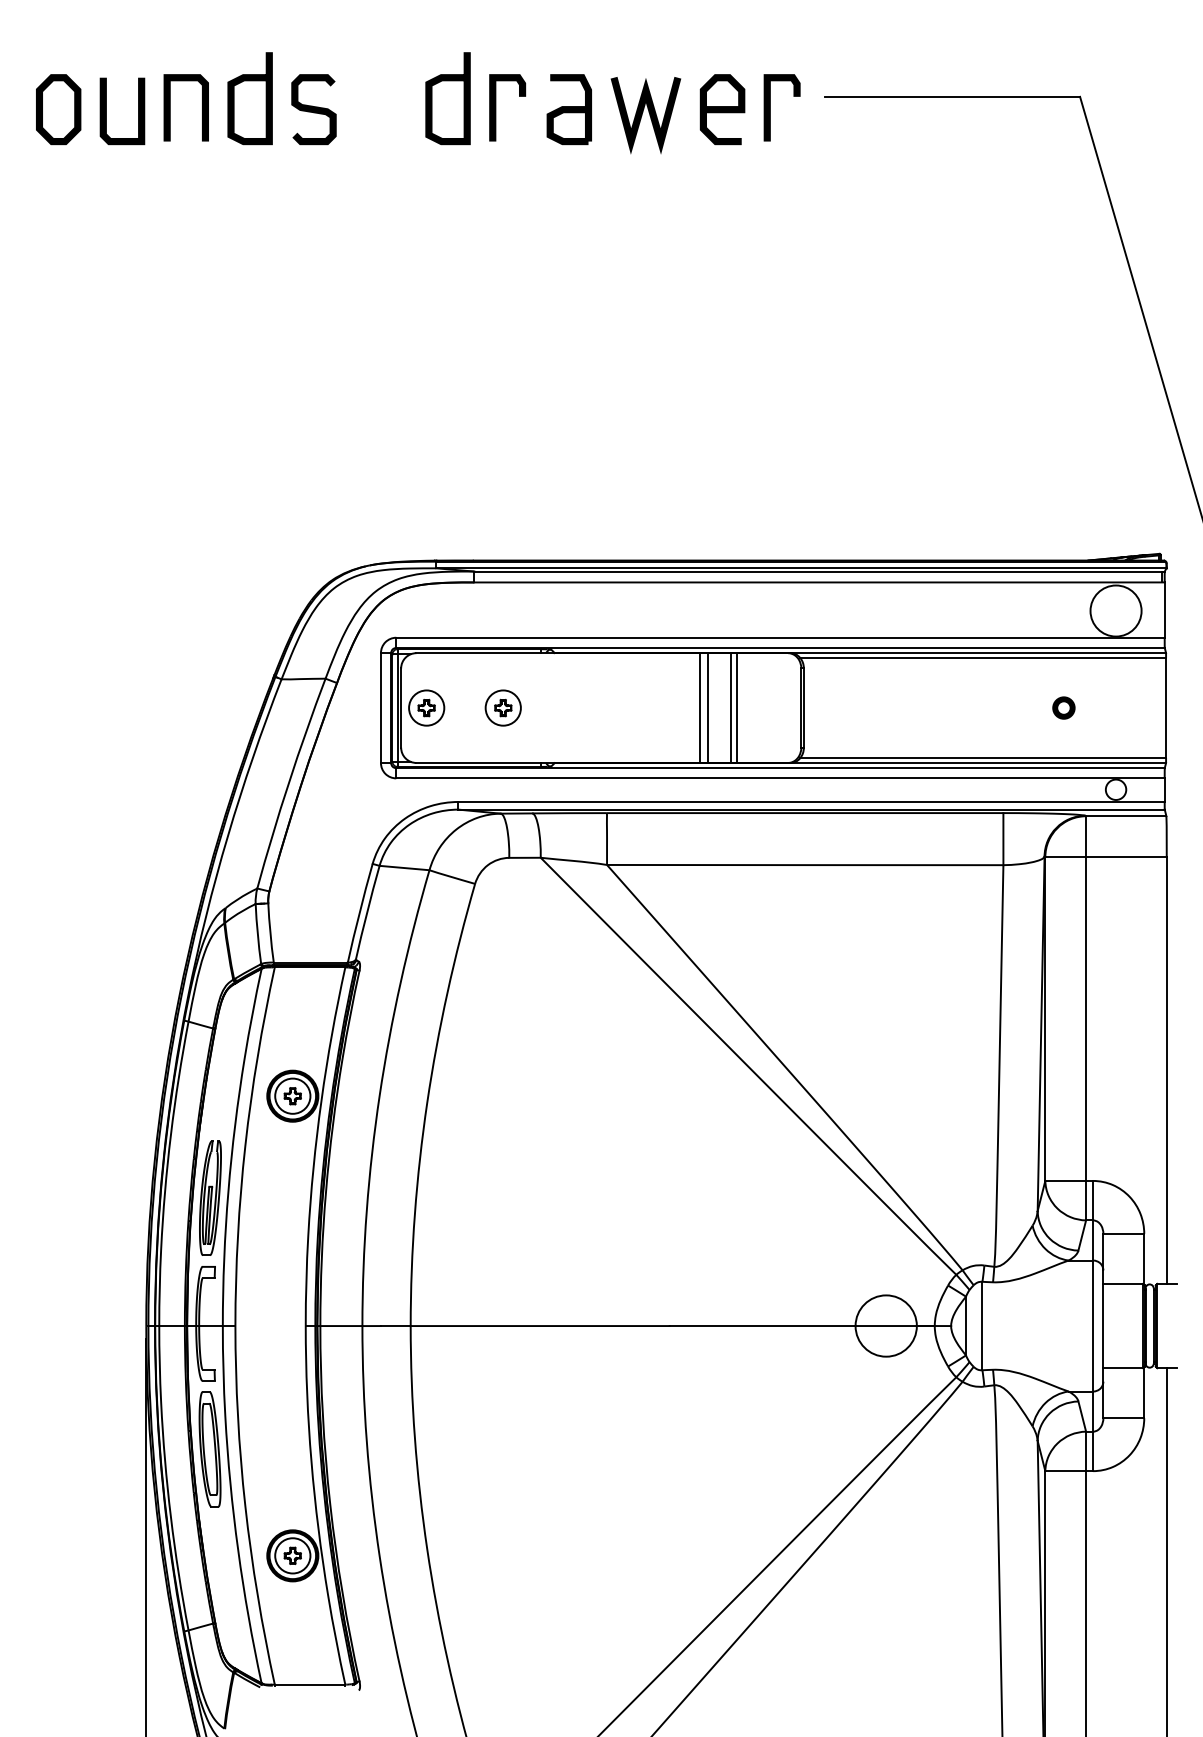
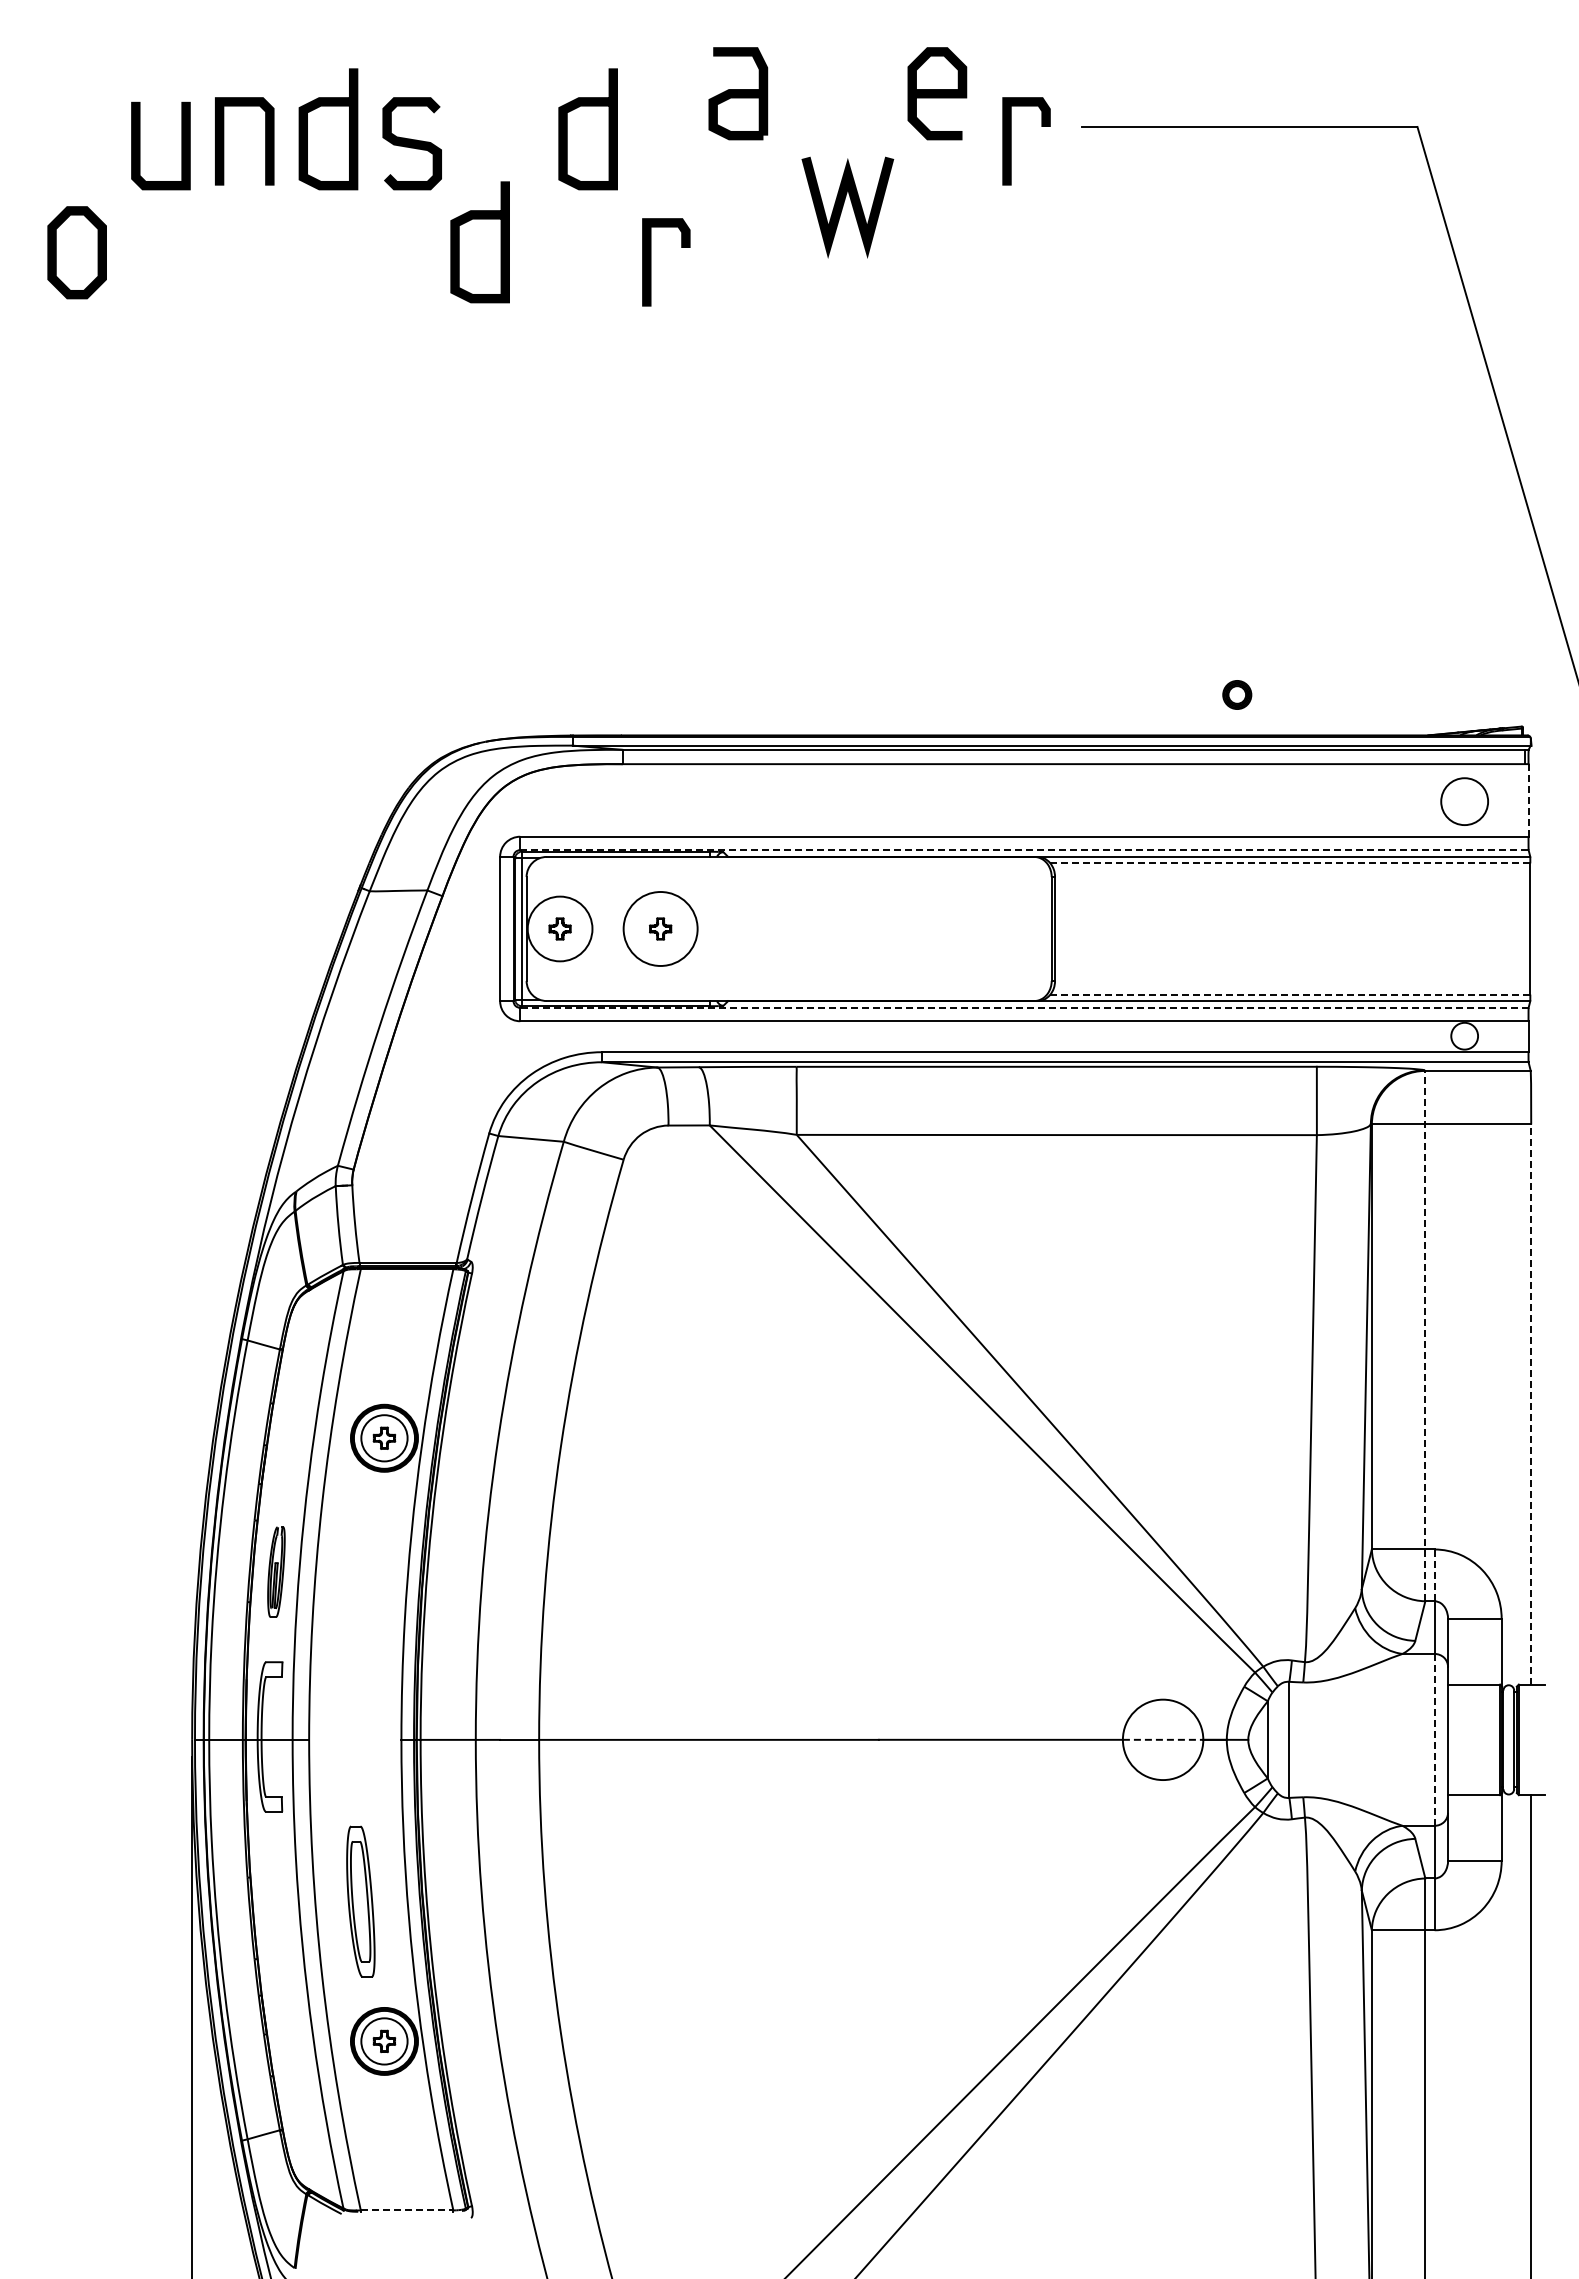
line: (496, 107) -> (651, 262), moved
part: (58, 109) -> (76, 252), moved
part: (569, 109) -> (738, 93), moved
curve: (722, 109) -> (937, 93), moved
line: (642, 115) -> (843, 207), moved
curve: (350, 184) -> (459, 242), added
circle: (1115, 610) -> (1464, 801), size x0.7
line: (1164, 610) -> (1528, 800), solid -> dashed
line: (780, 648) -> (1024, 850), solid -> dashed
line: (983, 658) -> (1290, 863), solid -> dashed
circle: (426, 707) -> (560, 928), size x1.4
circle: (503, 707) -> (660, 928), size x1.6
line: (700, 707) -> (919, 928), removed
line: (707, 707) -> (928, 928), removed
line: (731, 707) -> (959, 928), removed
line: (737, 707) -> (967, 928), removed
part: (1064, 707) -> (1237, 694), moved
line: (983, 757) -> (1290, 994), solid -> dashed
line: (779, 767) -> (1023, 1007), solid -> dashed
line: (1086, 1017) -> (1425, 1335), solid -> dashed
line: (1166, 1070) -> (1531, 1404), solid -> dashed
part: (210, 1197) -> (276, 1571), size x0.6
line: (1093, 1200) -> (1434, 1575), solid -> dashed
line: (886, 1325) -> (1163, 1739), solid -> dashed
line: (1093, 1325) -> (1434, 1739), solid -> dashed
part: (209, 1449) -> (360, 1901), moved
line: (310, 1684) -> (407, 2210), solid -> dashed

